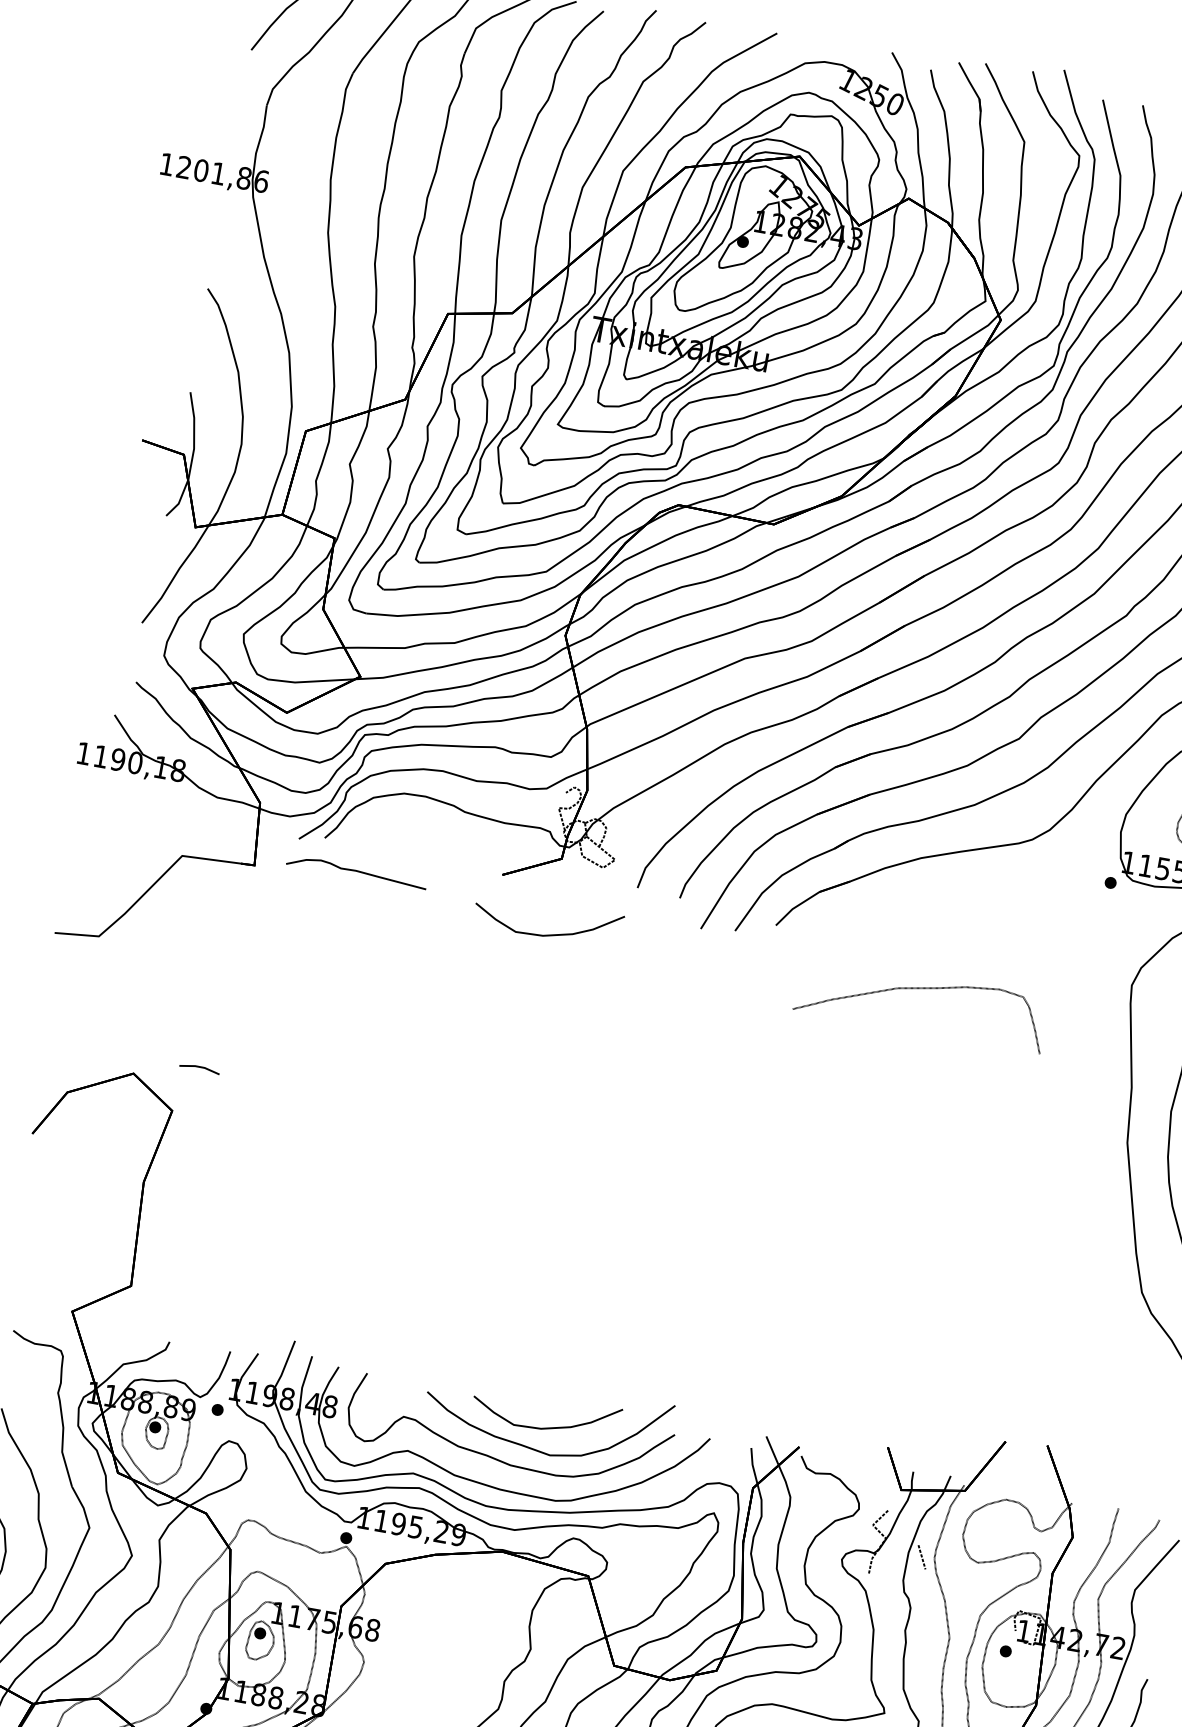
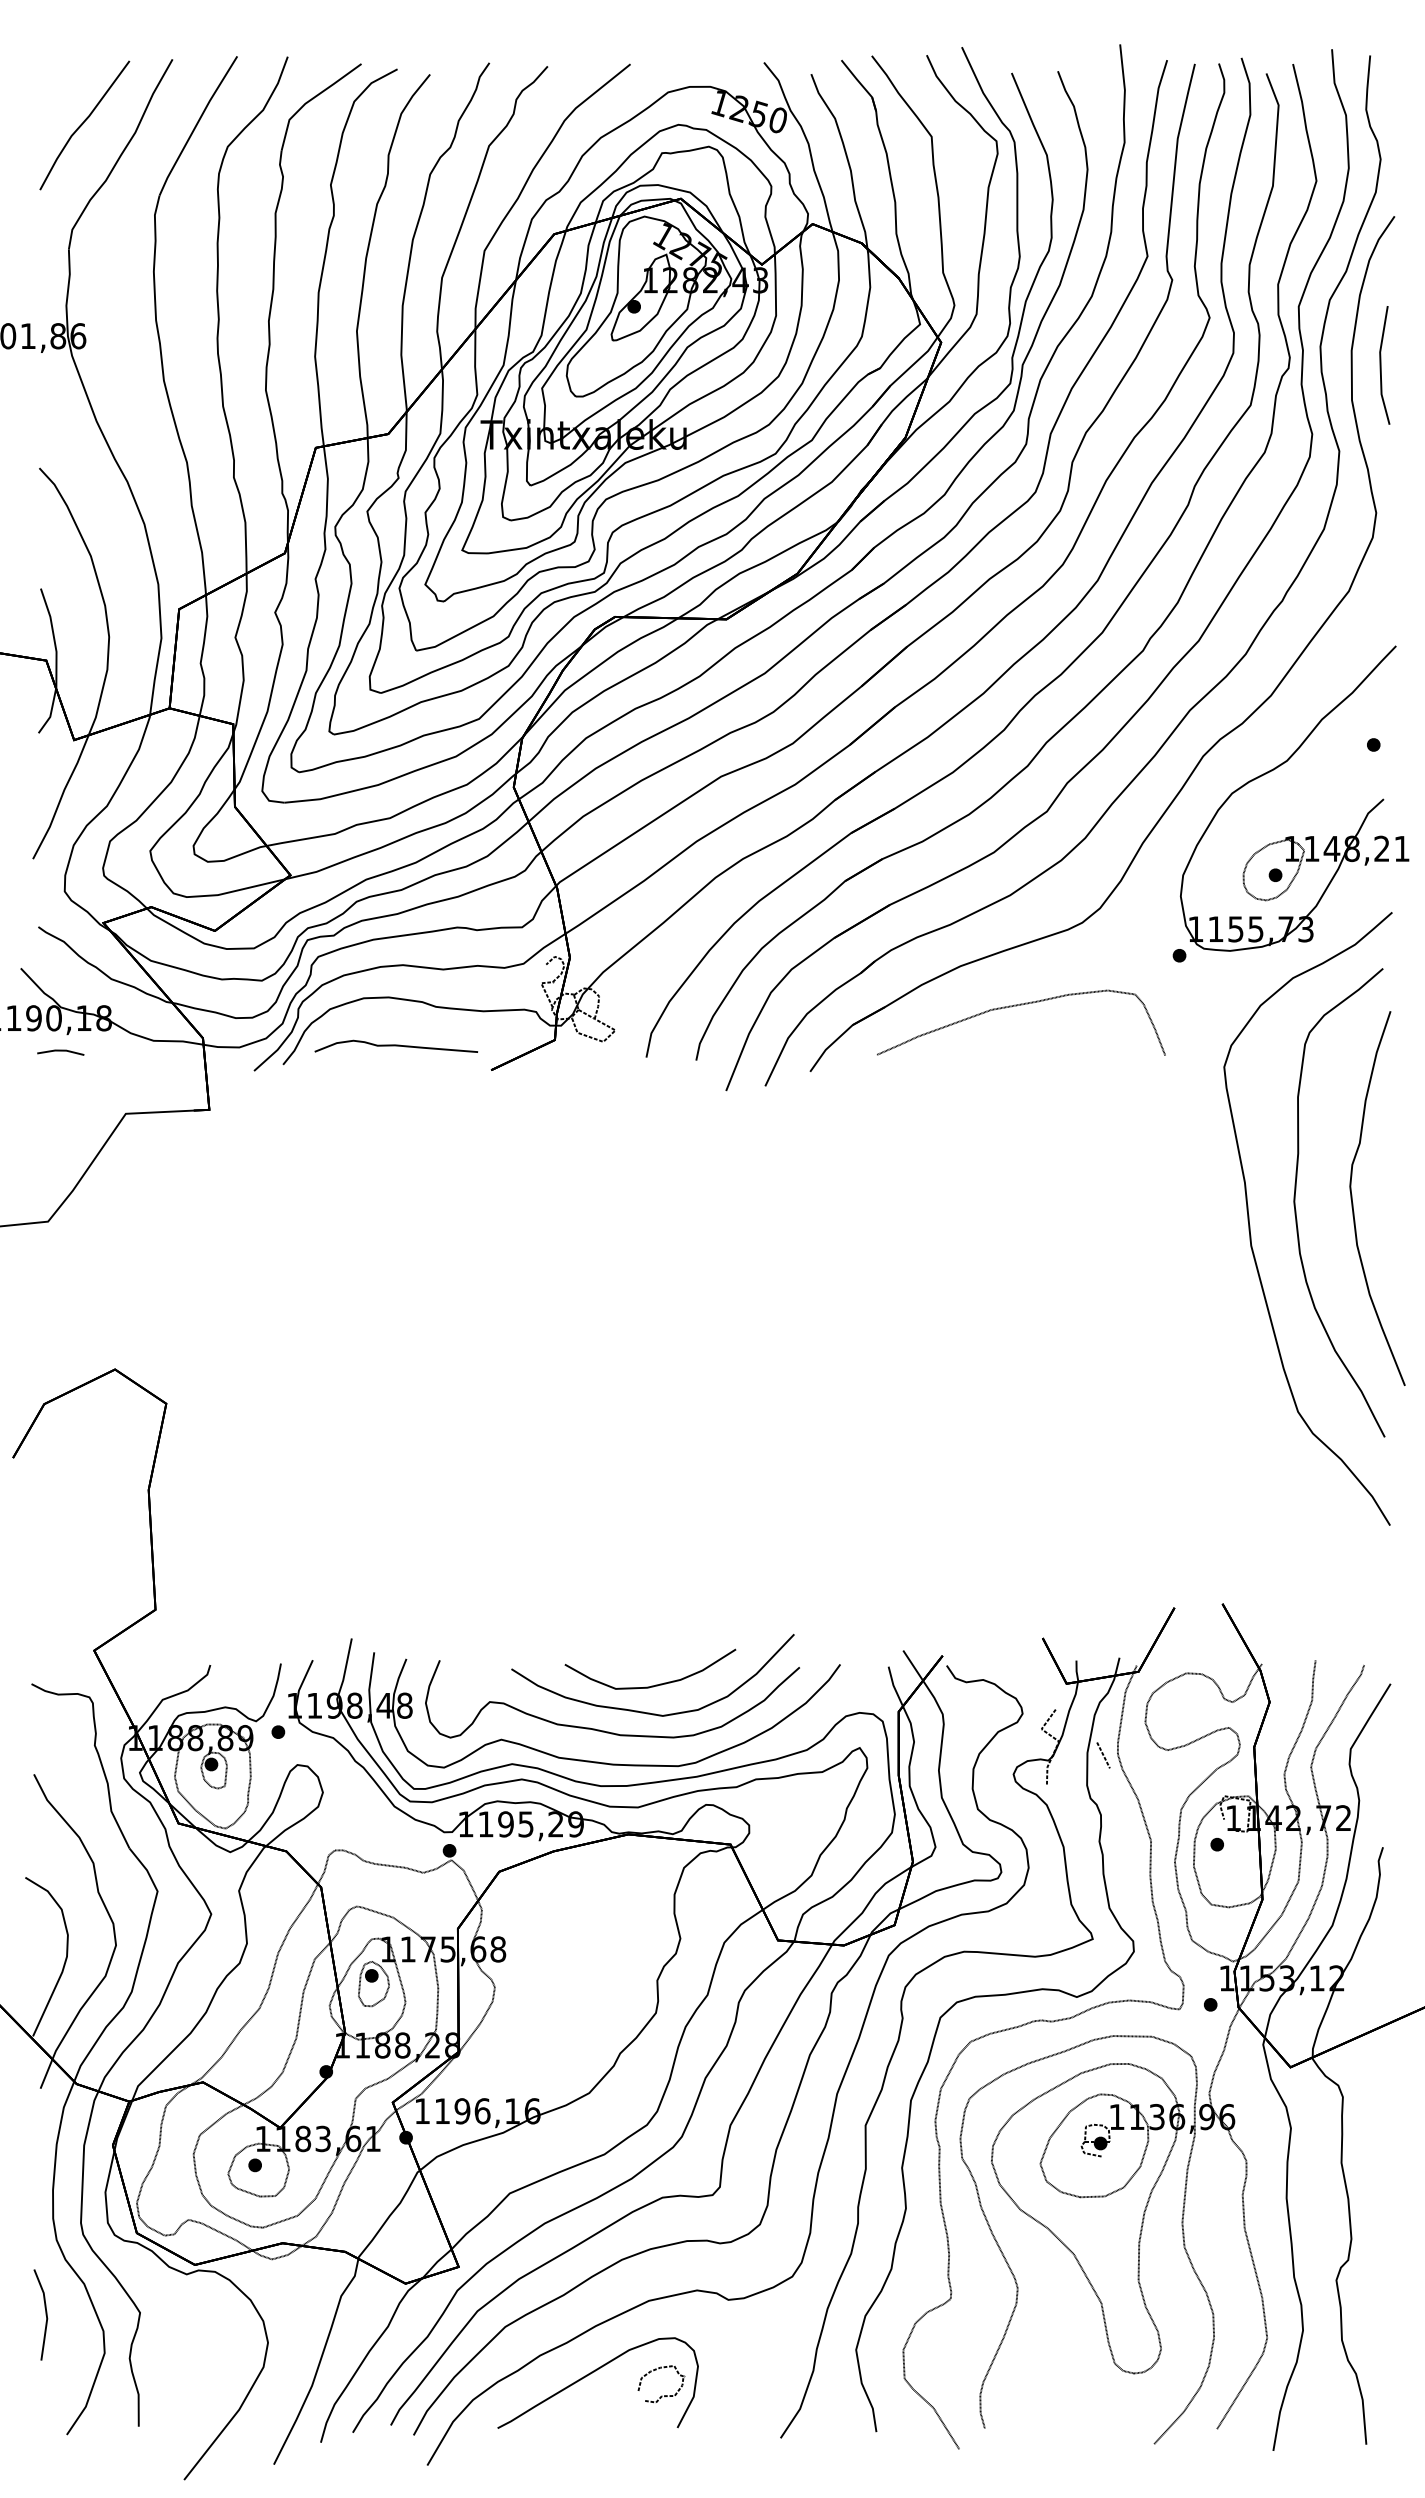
curve: (357, 871) -> (396, 1045), moved
curve: (550, 934) -> (557, 1127), removed
curve: (919, 989) -> (1016, 1006), moved
line: (199, 1067) -> (60, 1051), moved

